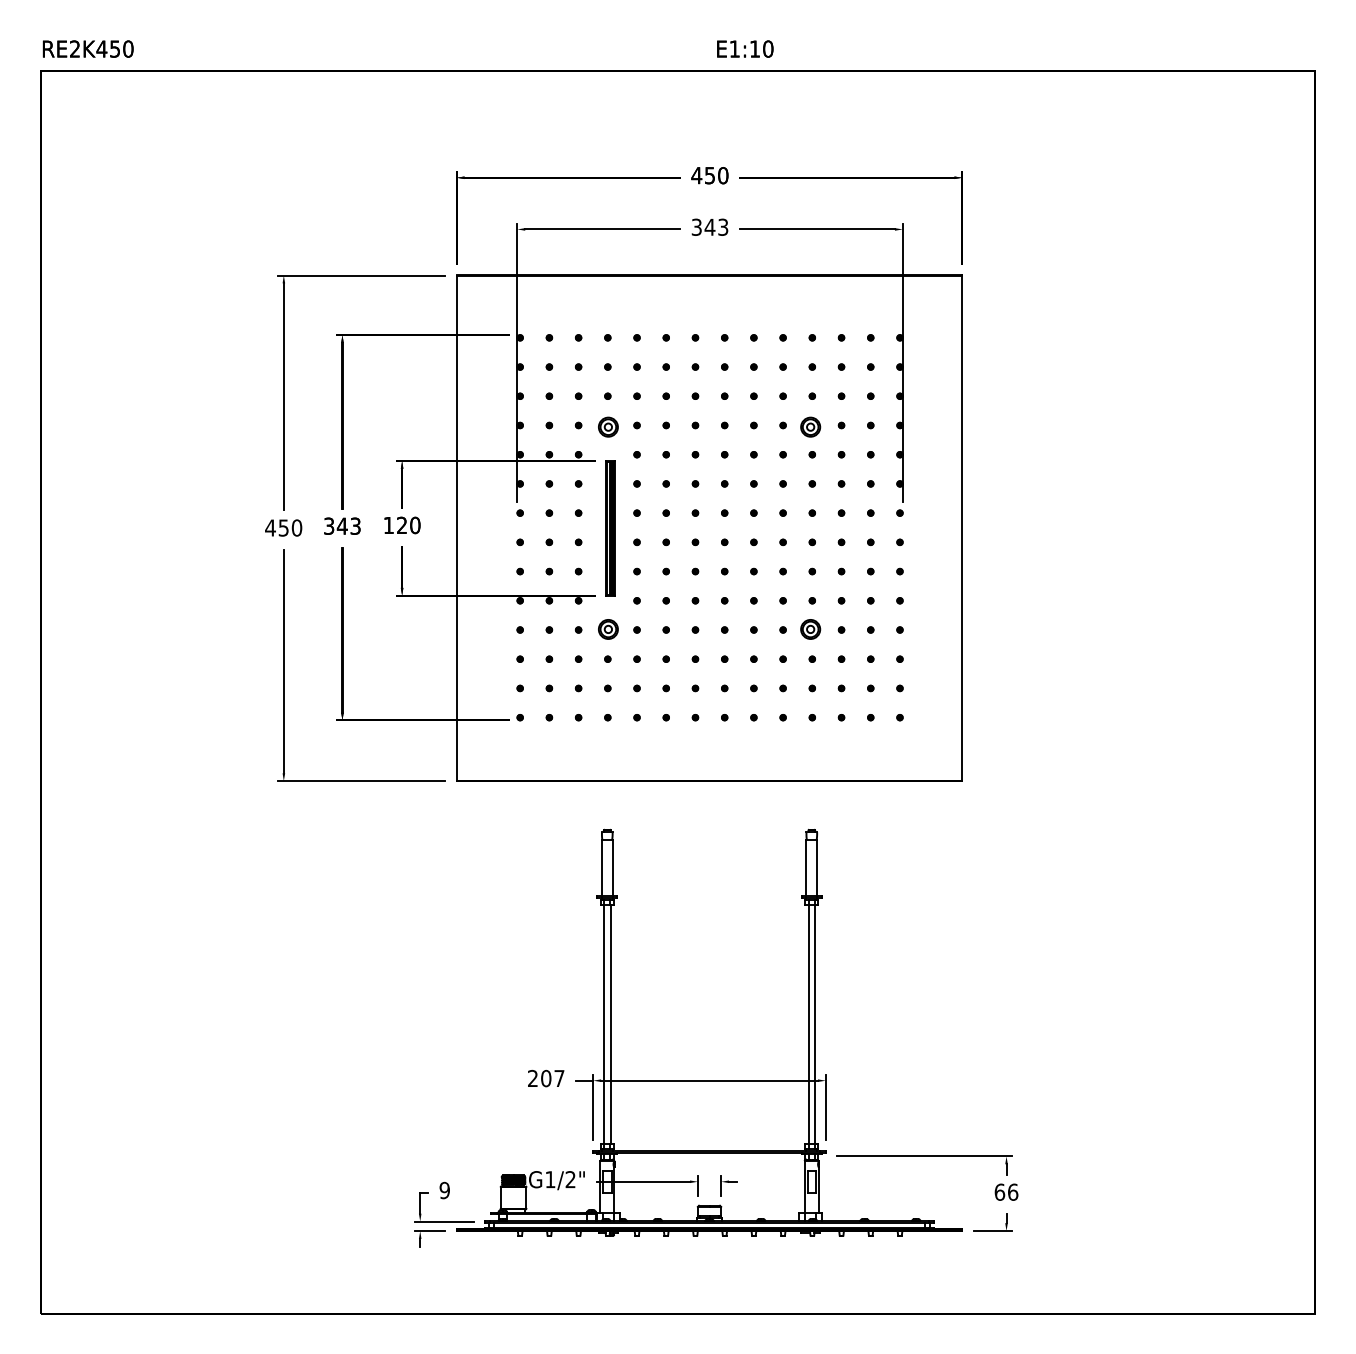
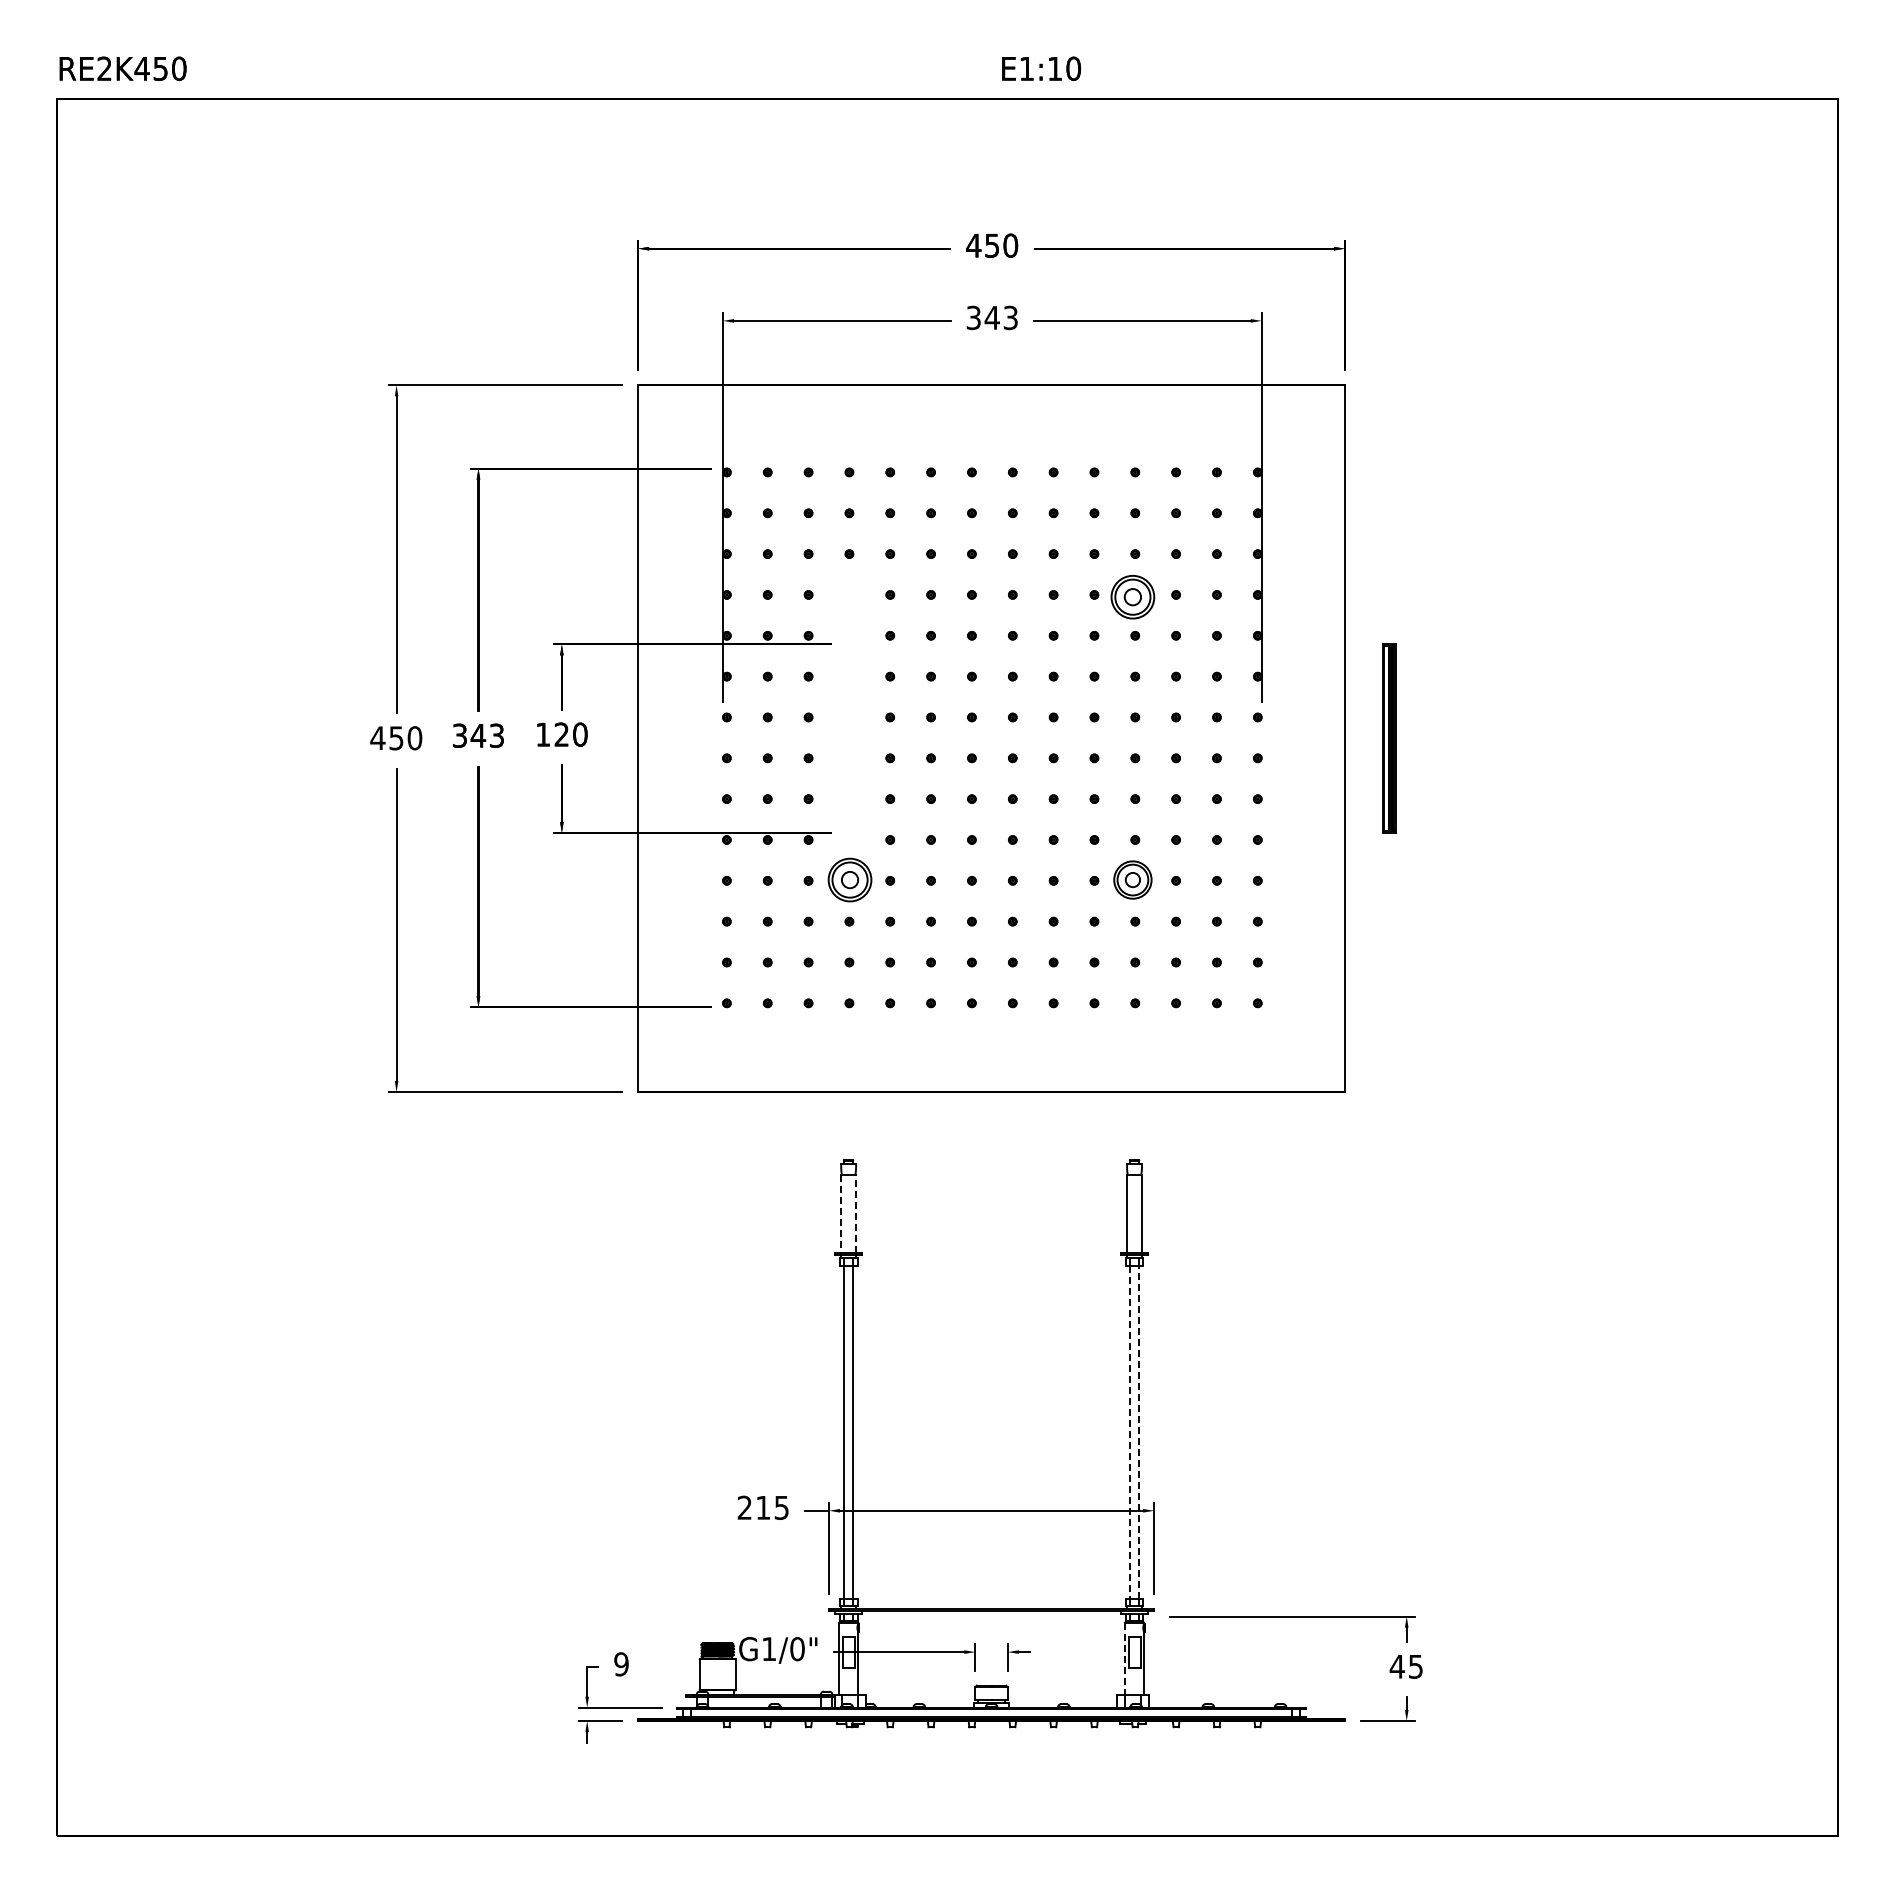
part: (608, 427) -> (850, 597), removed
part: (810, 427) -> (1132, 597), size x1.6
part: (610, 528) -> (1389, 738), moved
part: (608, 629) -> (850, 879), size x1.6
part: (810, 629) -> (1132, 879), size x1.4
line: (602, 868) -> (841, 1214), solid -> dashed
line: (612, 868) -> (856, 1213), solid -> dashed
line: (815, 1023) -> (1139, 1431), solid -> dashed
line: (808, 1024) -> (1129, 1432), solid -> dashed
text: (552, 1078) -> (772, 1507), 207 -> 215
text: (570, 1179) -> (797, 1649), G1/2" -> G1/0"
line: (804, 1187) -> (1124, 1659), solid -> dashed
text: (1006, 1192) -> (1406, 1666), 66 -> 45

